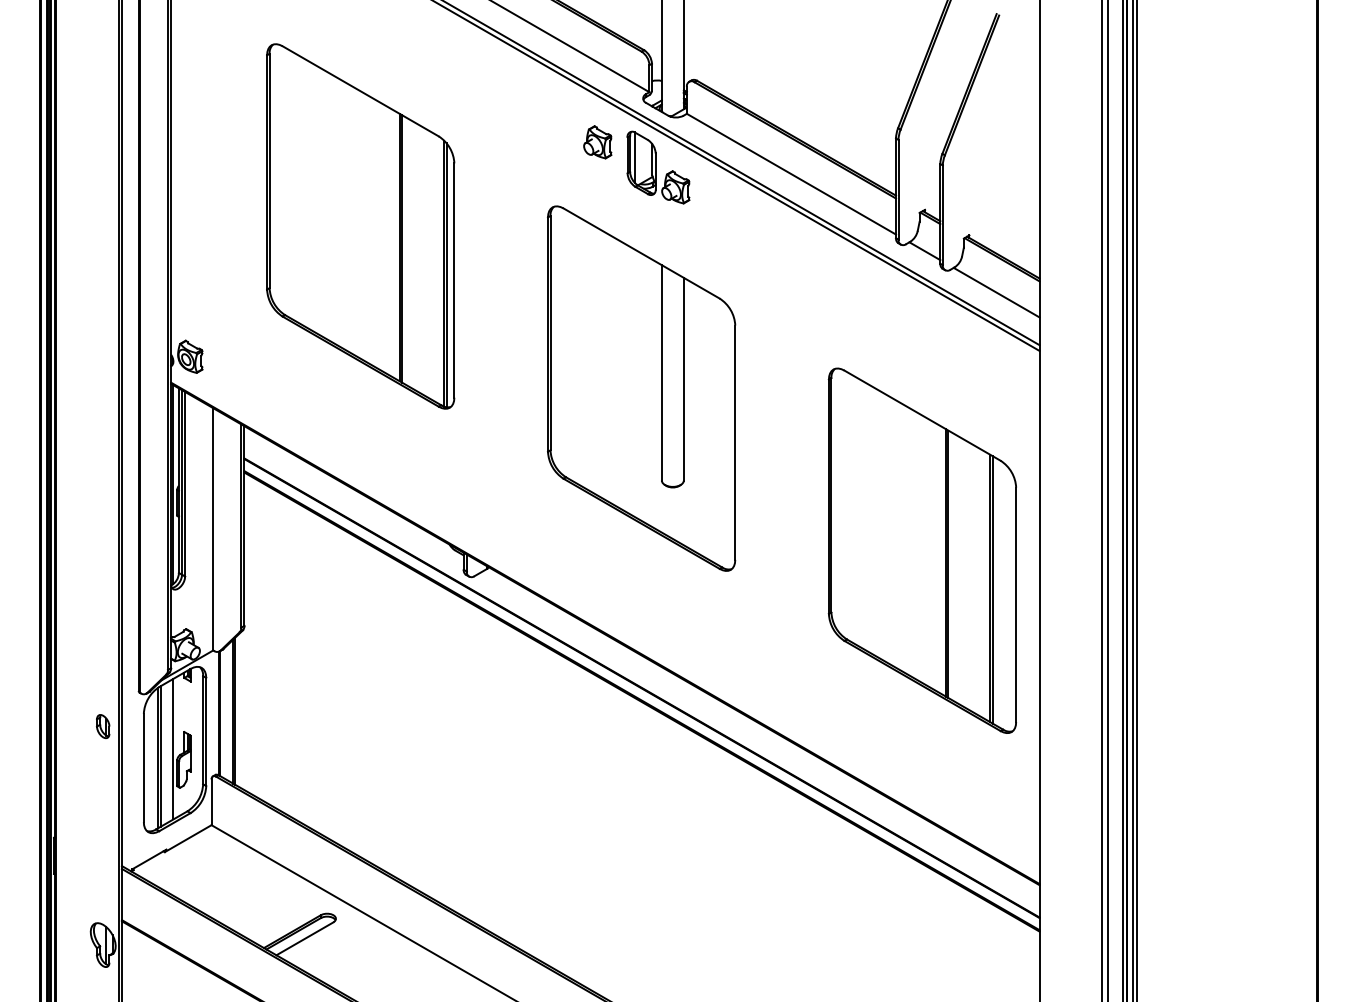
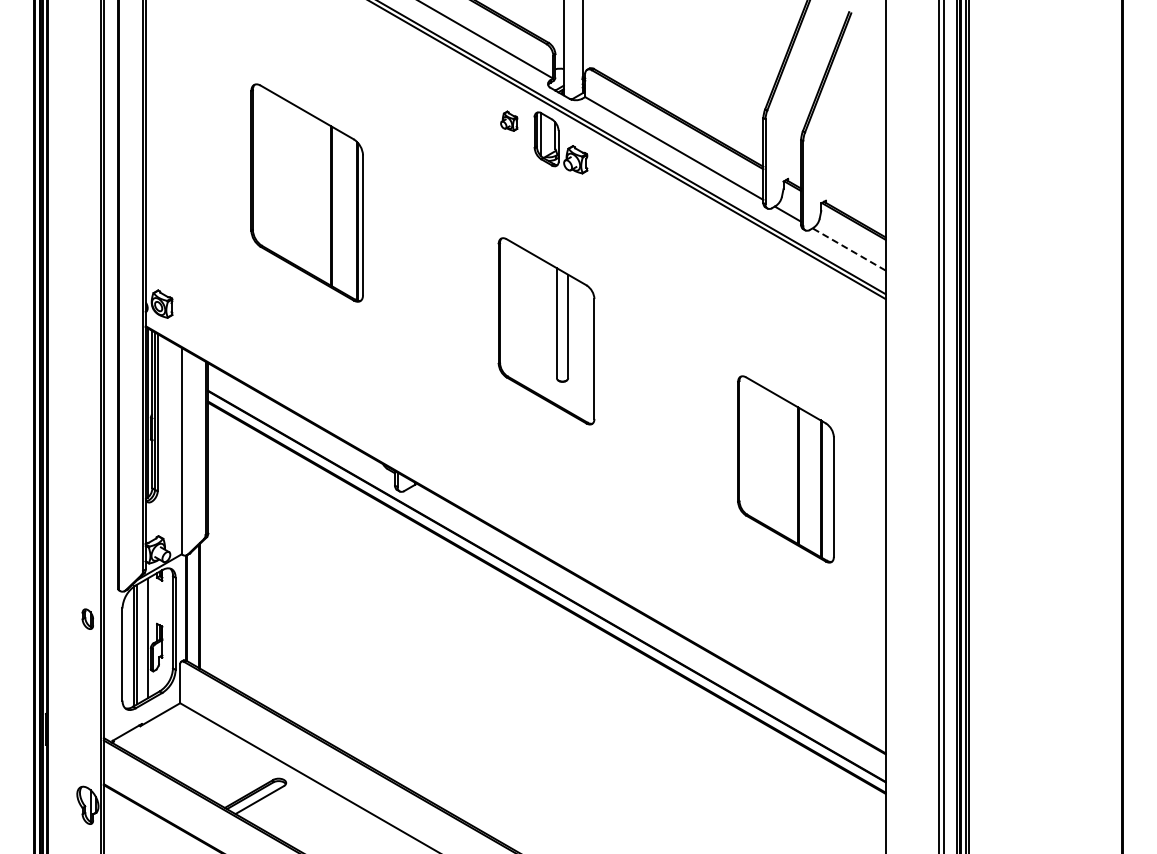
part: (596, 141) -> (508, 120), size x0.7
part: (359, 225) -> (306, 192), size x0.7
line: (995, 292) -> (848, 249), solid -> dashed
part: (641, 388) -> (546, 331), size x0.6
part: (921, 550) -> (785, 469), size x0.6

